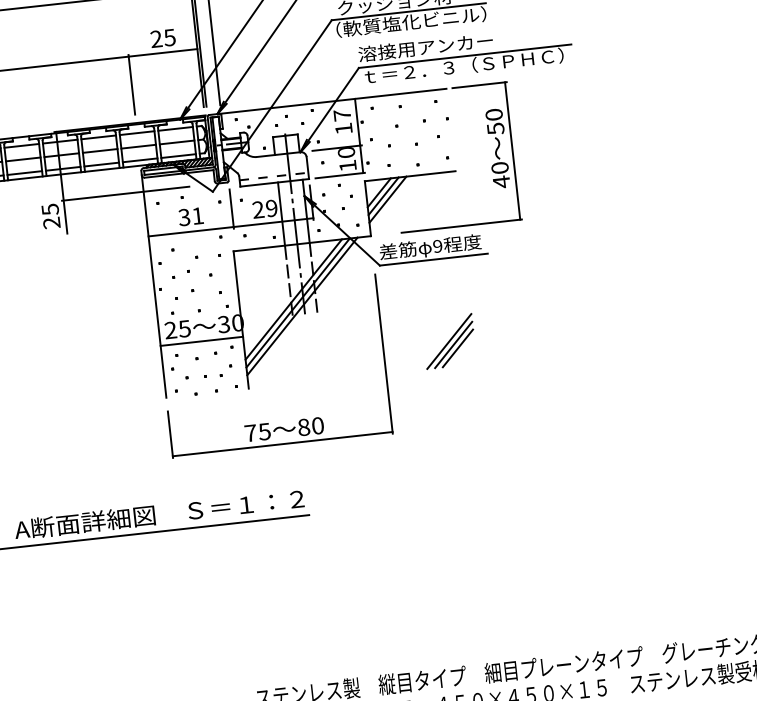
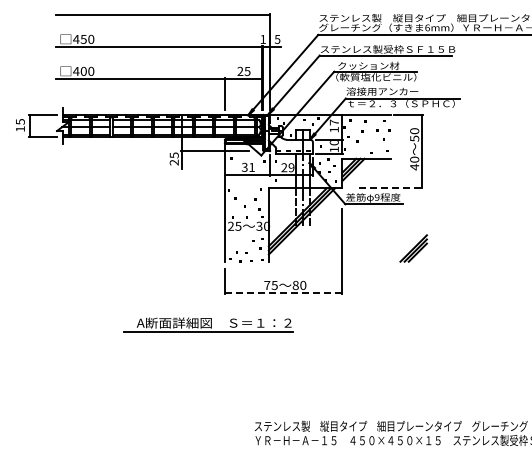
line: (462, 226) -> (391, 188), solid -> dashed
line: (201, 340) -> (246, 233), removed
part: (448, 341) -> (413, 248), moved
line: (282, 444) -> (283, 293), solid -> dashed

